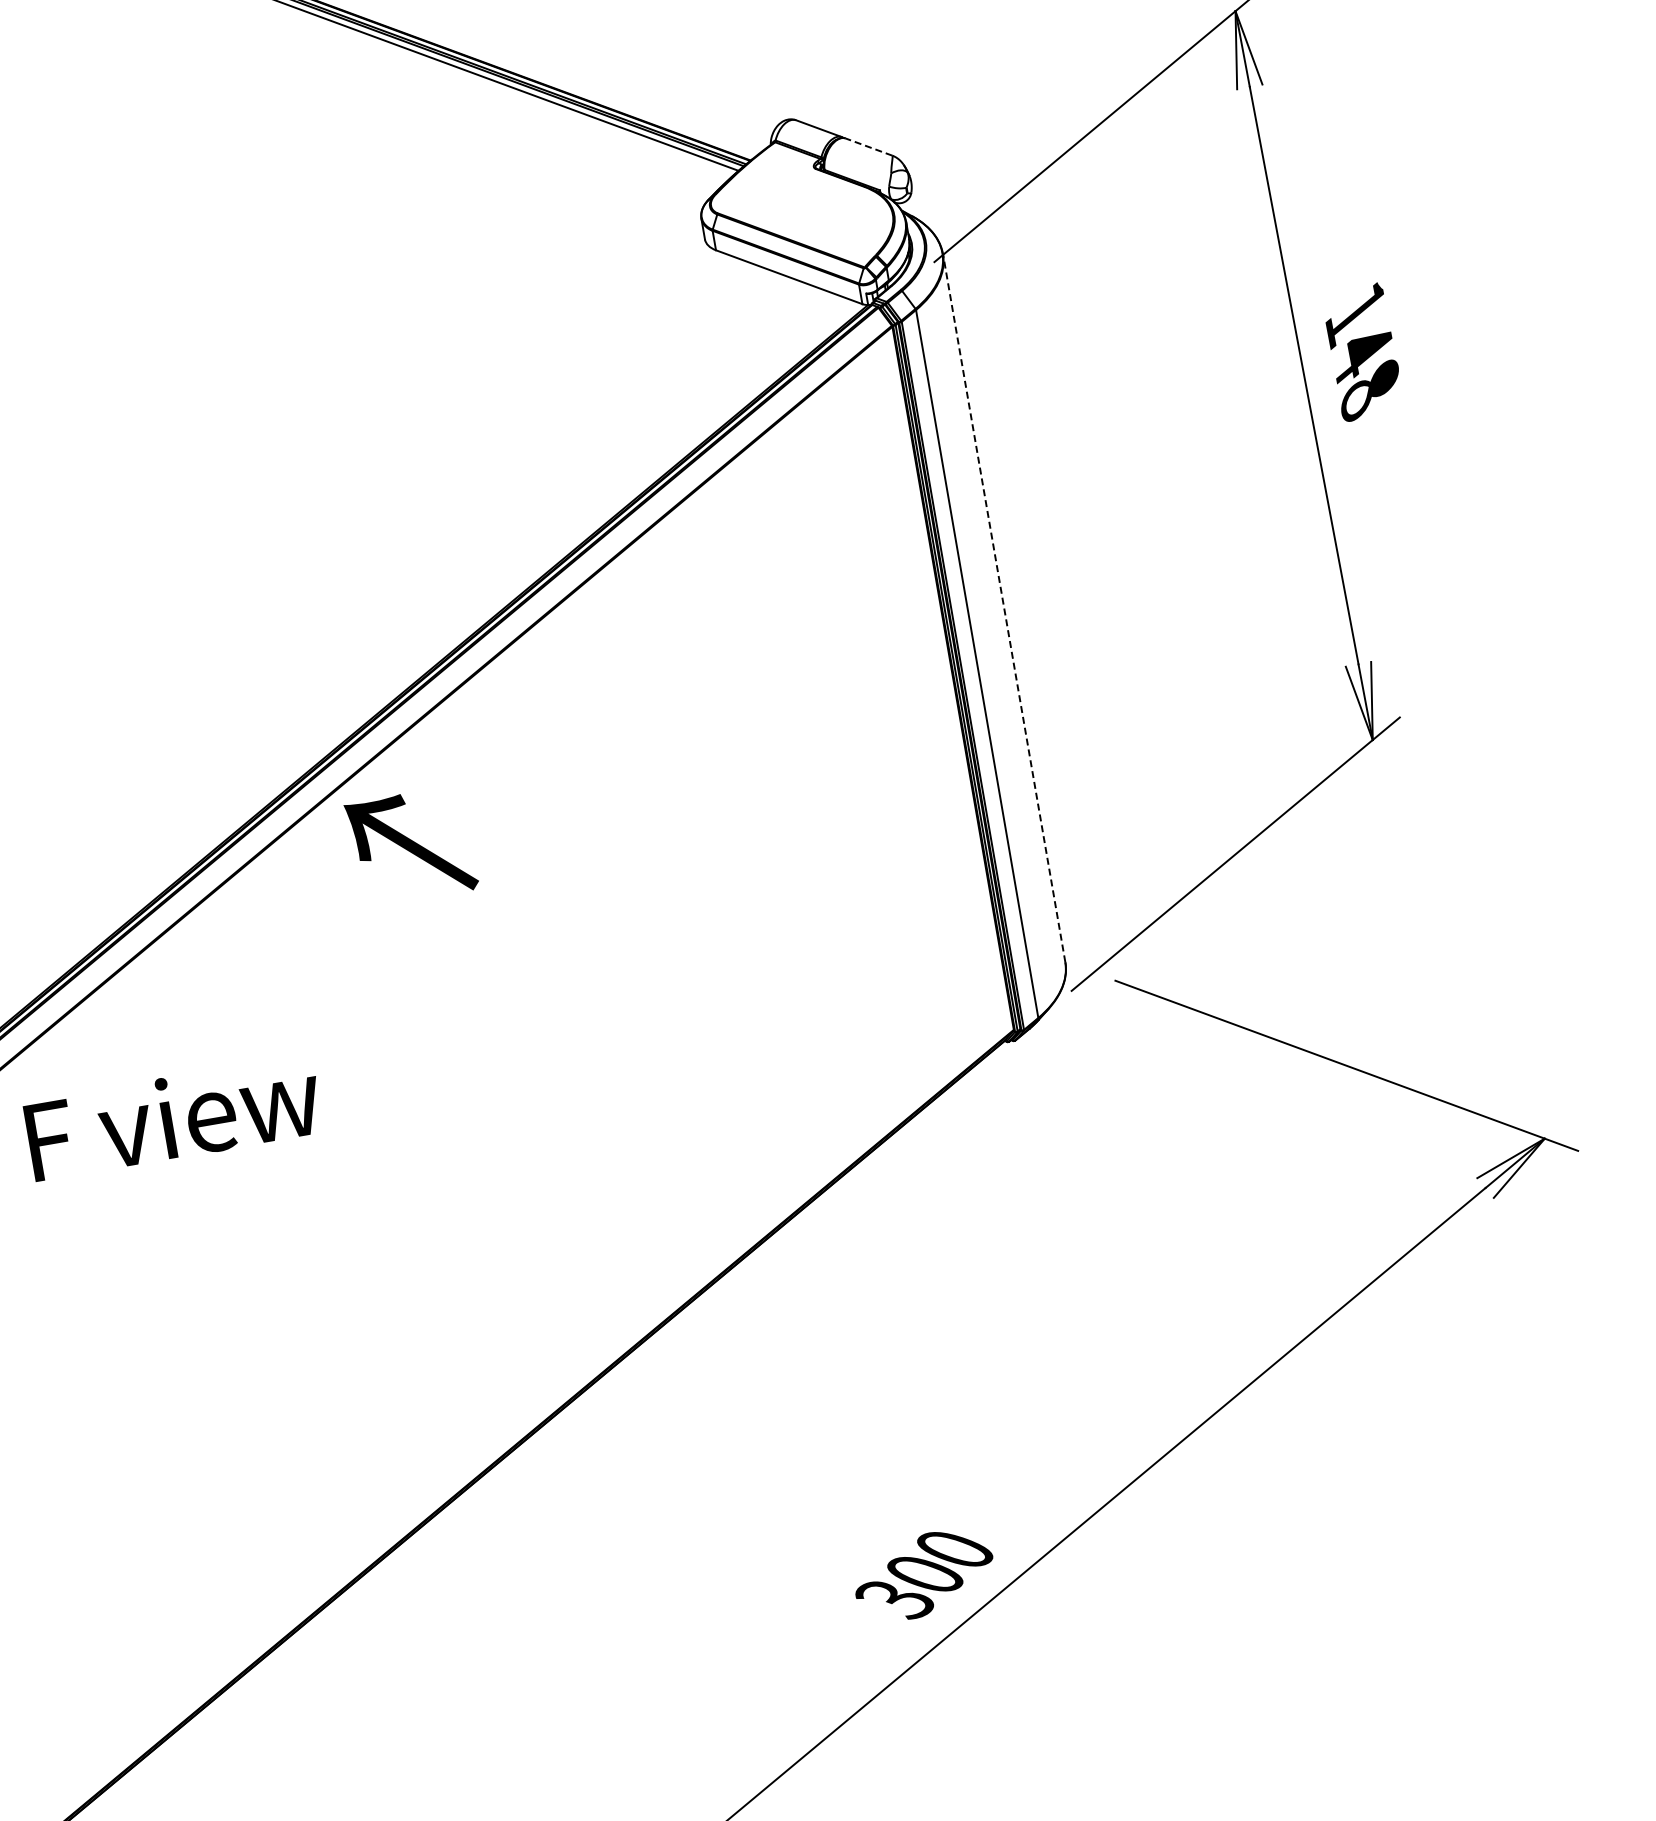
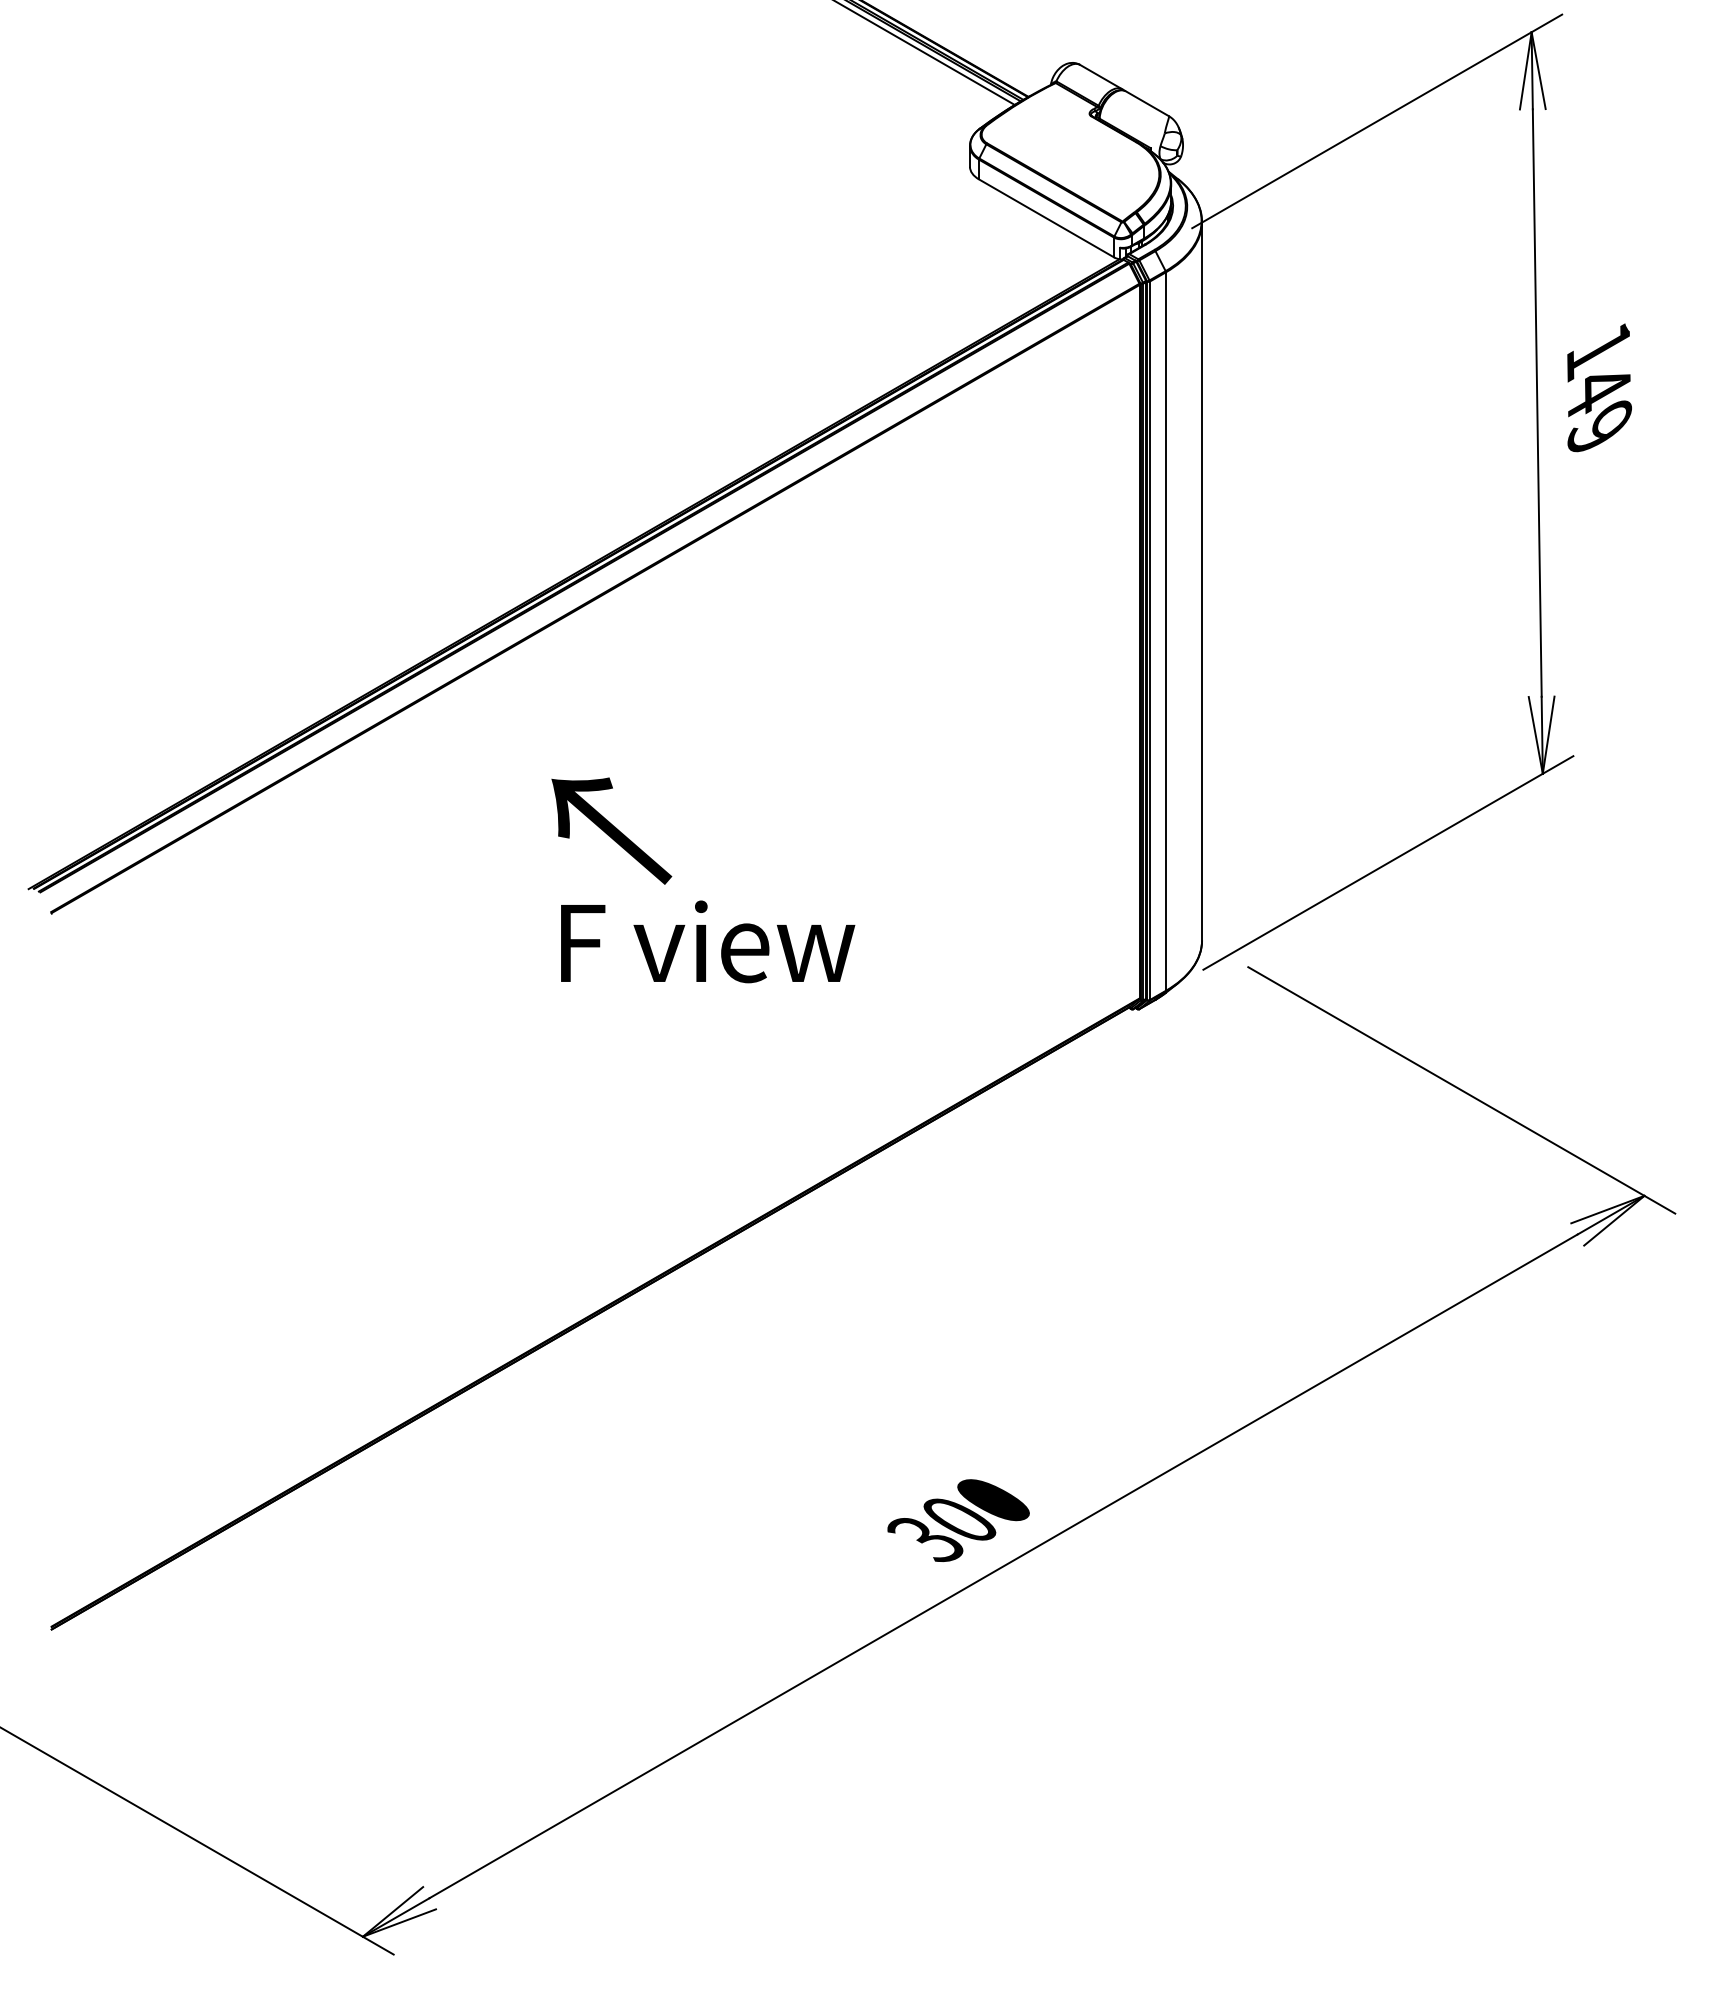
line: (869, 146) -> (1147, 103), dashed -> solid
text: (1369, 390) -> (1599, 428), 148 -> 149
line: (1004, 607) -> (1202, 580), dashed -> solid
text: (411, 845) -> (611, 830), moved
text: (174, 1117) -> (708, 941), moved

